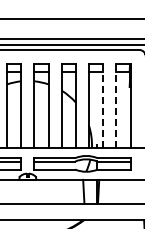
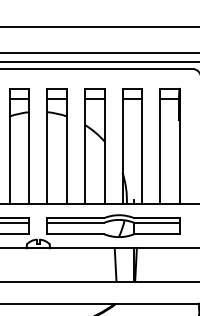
line: (103, 106) -> (142, 146), dashed -> solid
line: (116, 106) -> (160, 146), dashed -> solid

